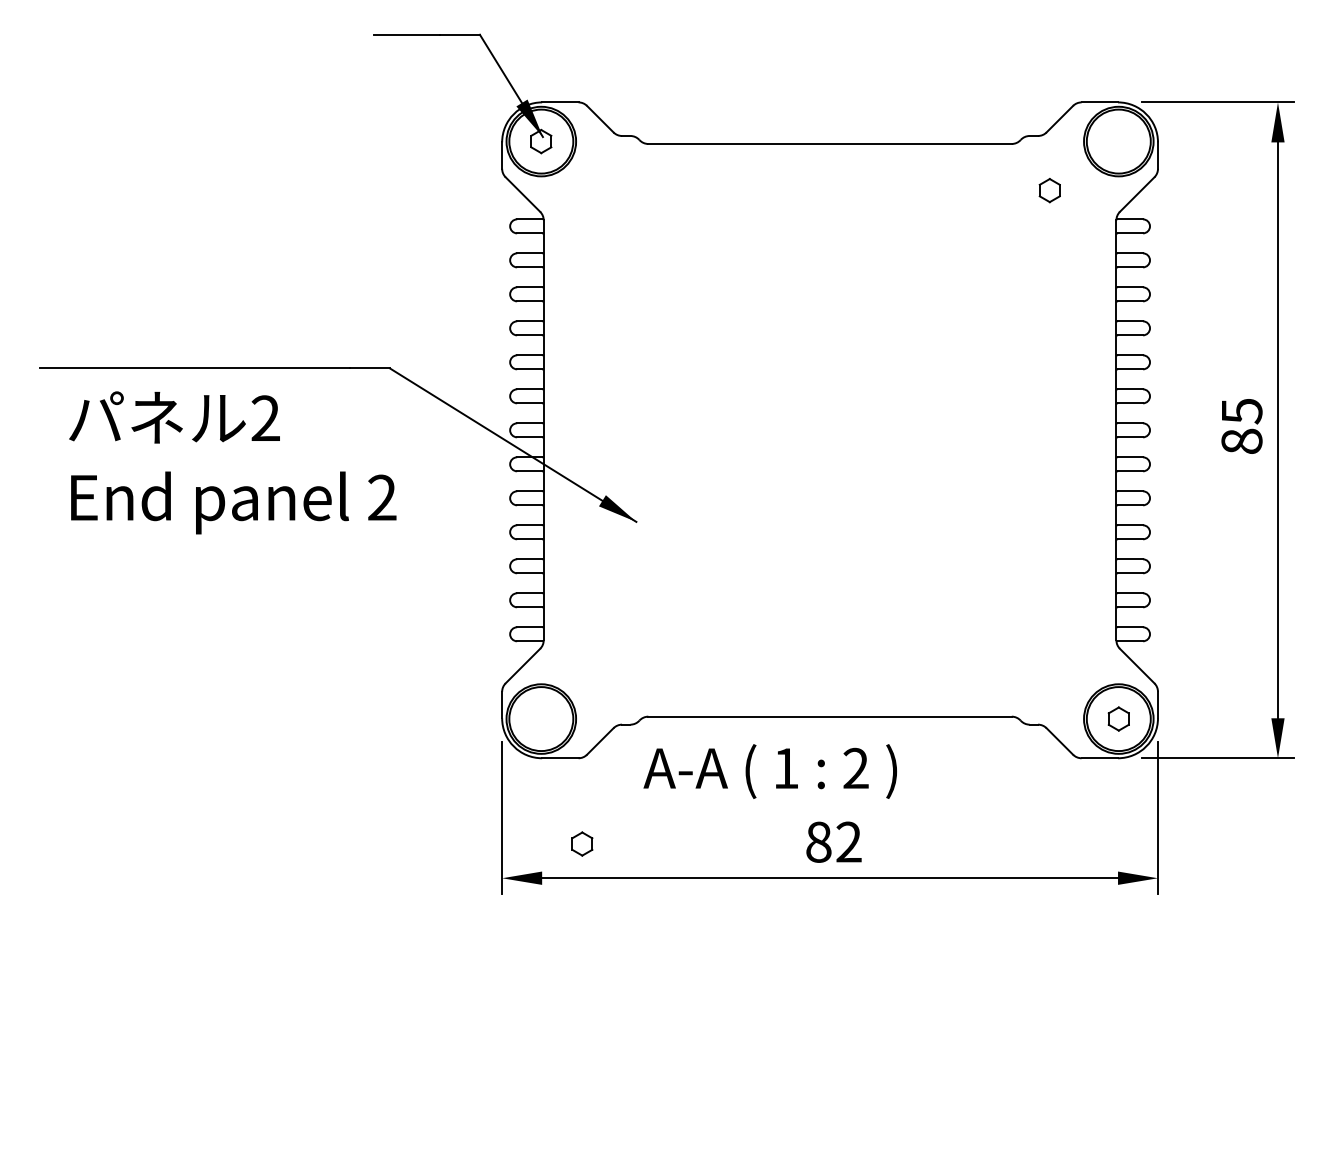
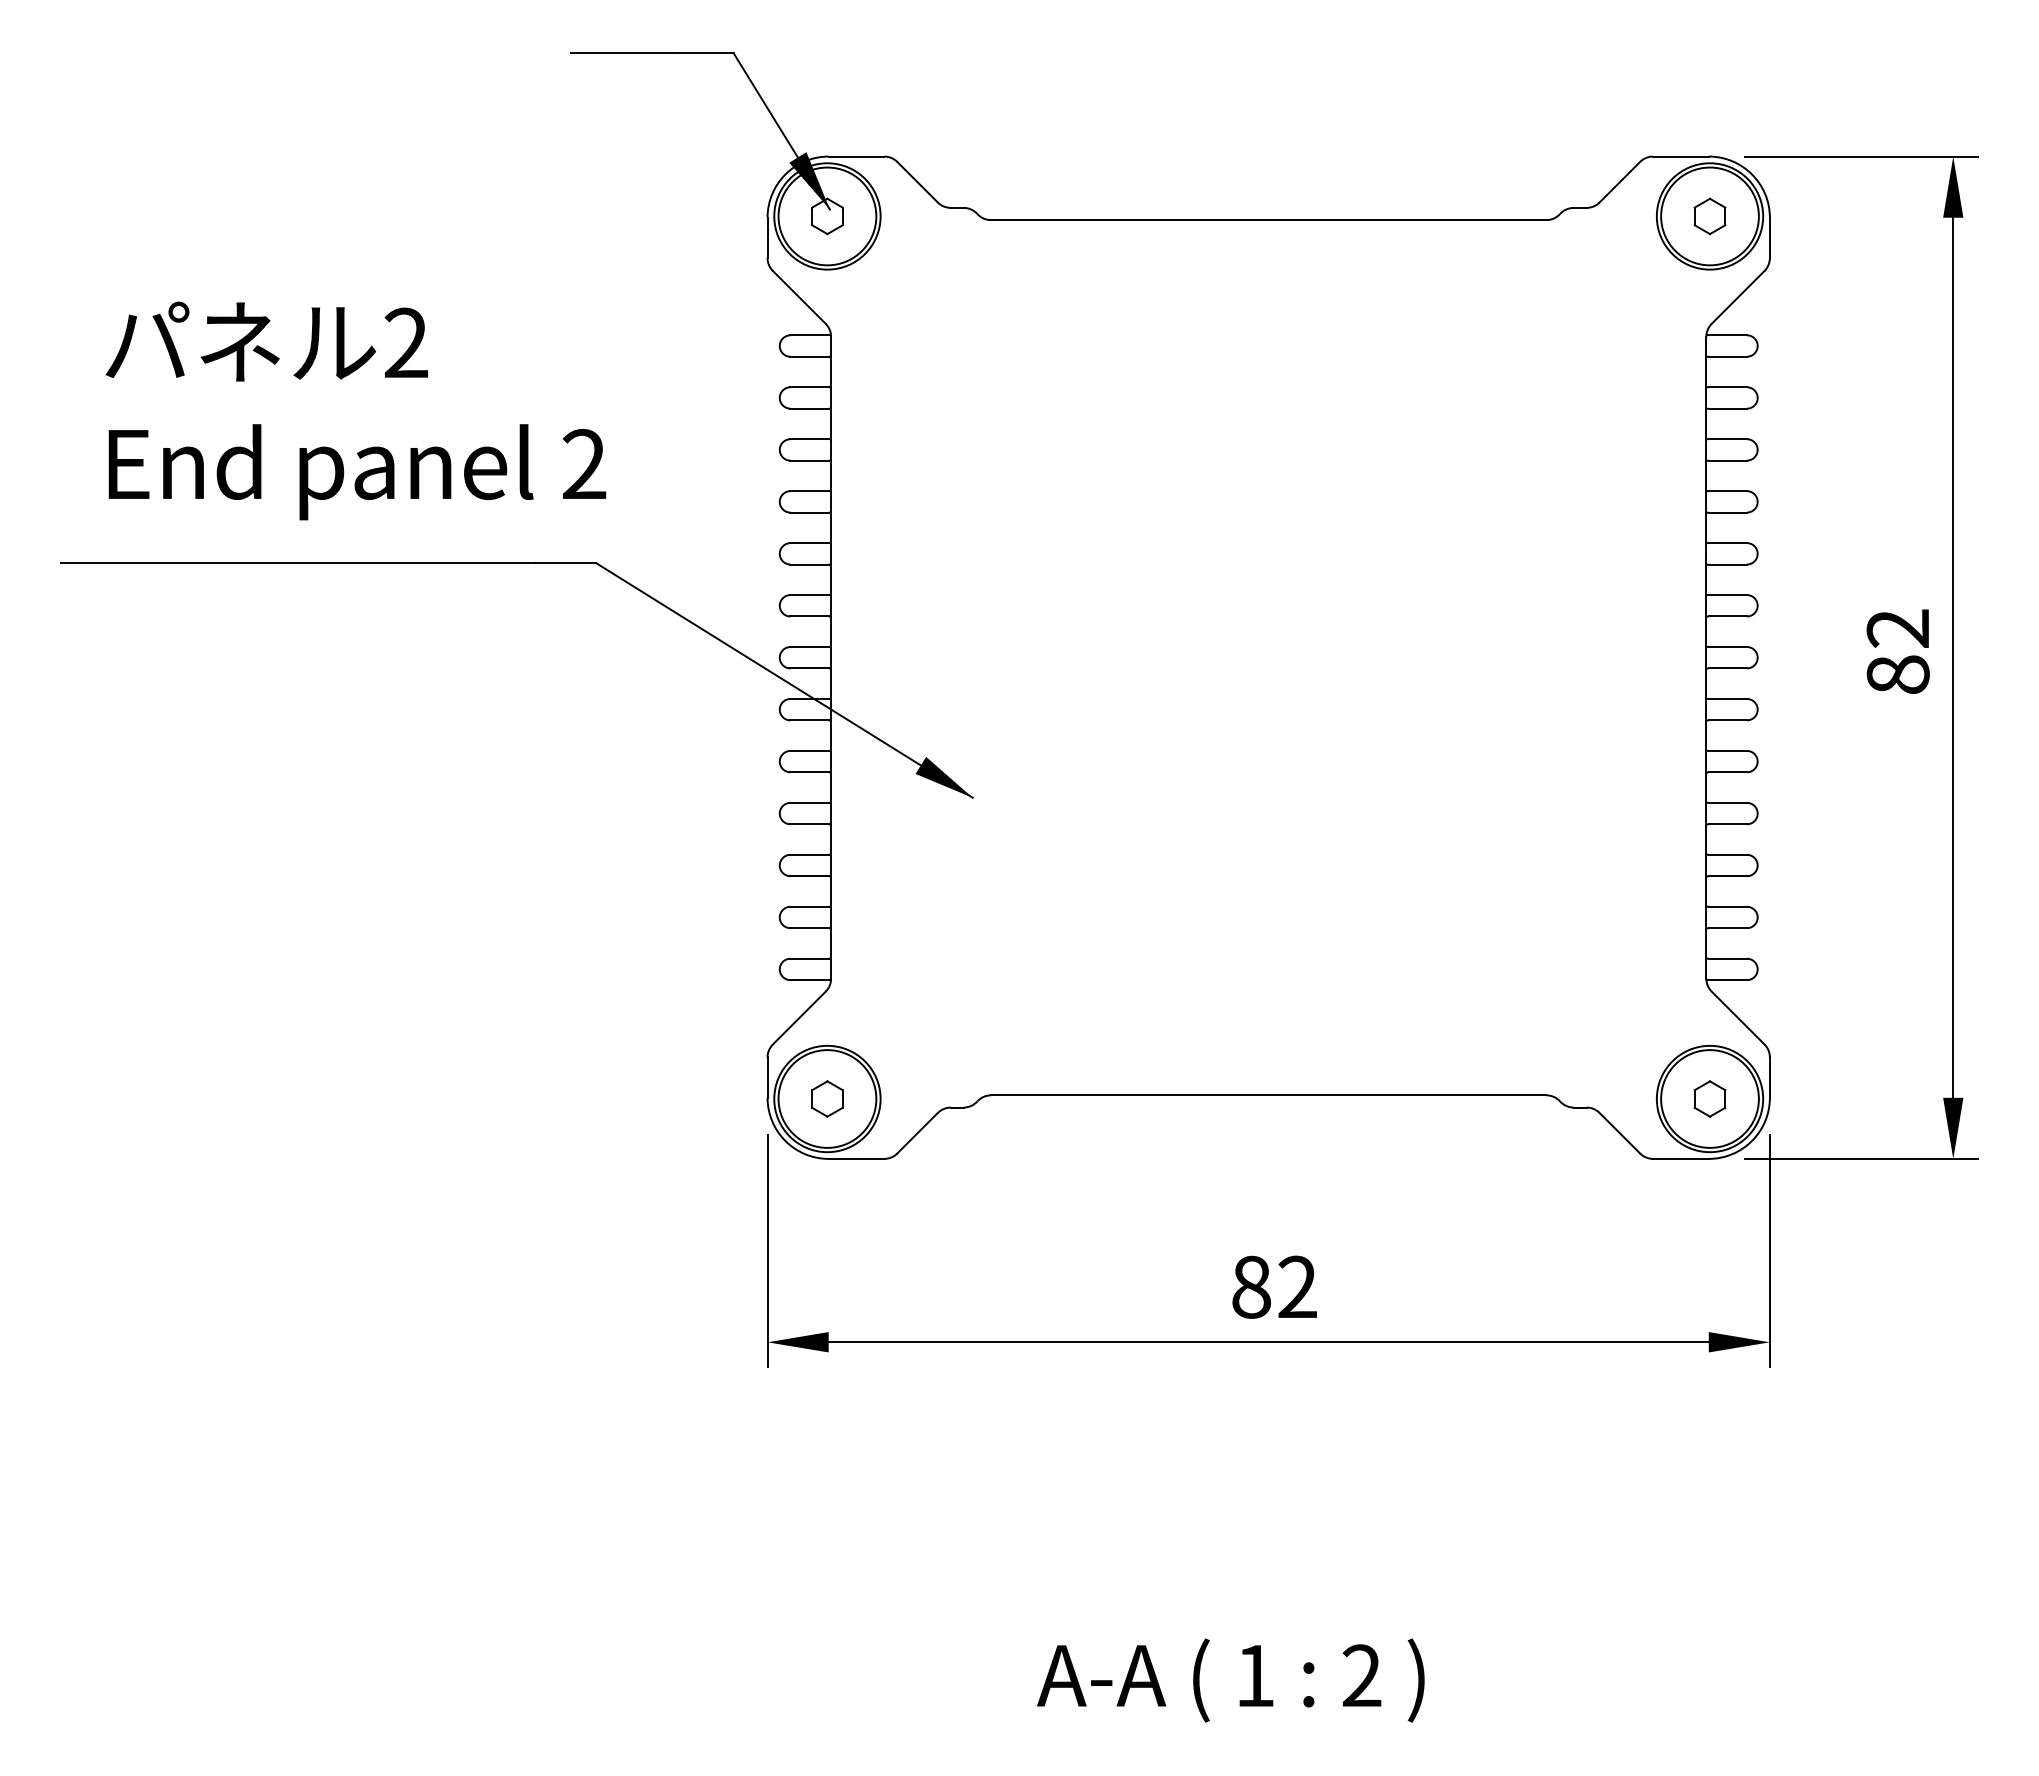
part: (1049, 190) -> (1709, 216), moved
text: (1241, 411) -> (1897, 628), 85 -> 82
text: (232, 462) -> (355, 410), moved
text: (769, 771) -> (1229, 1680), moved
part: (582, 843) -> (827, 1098), moved

